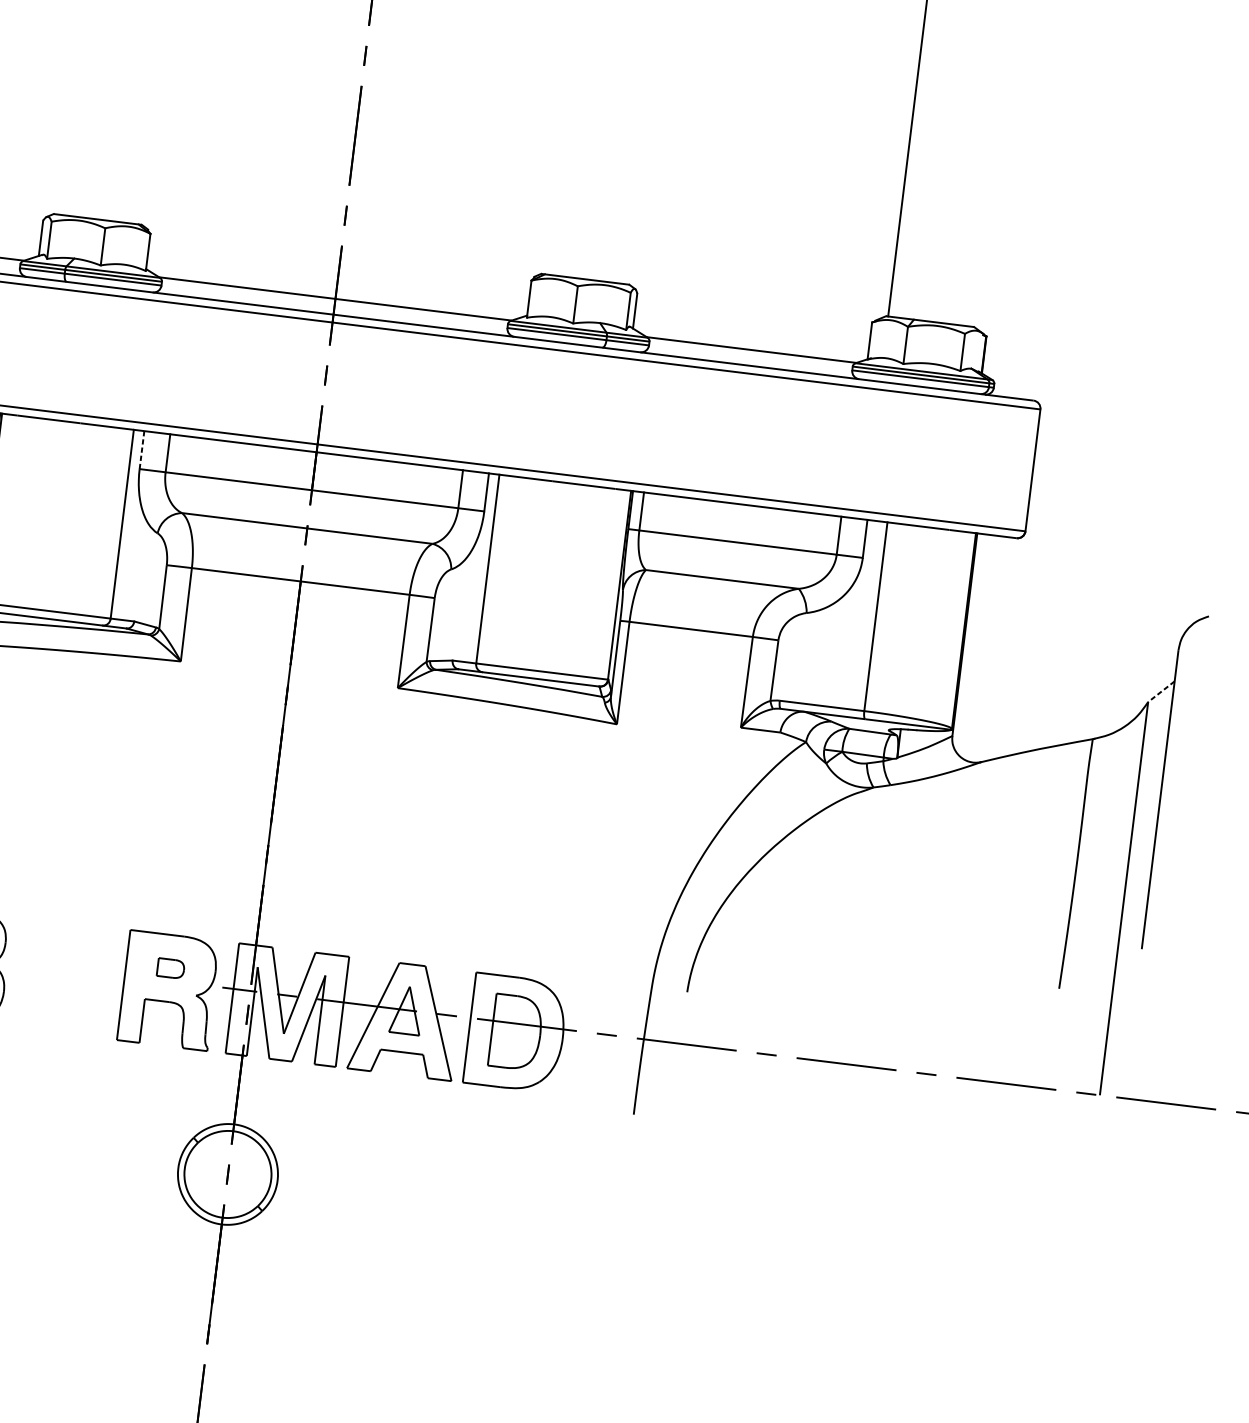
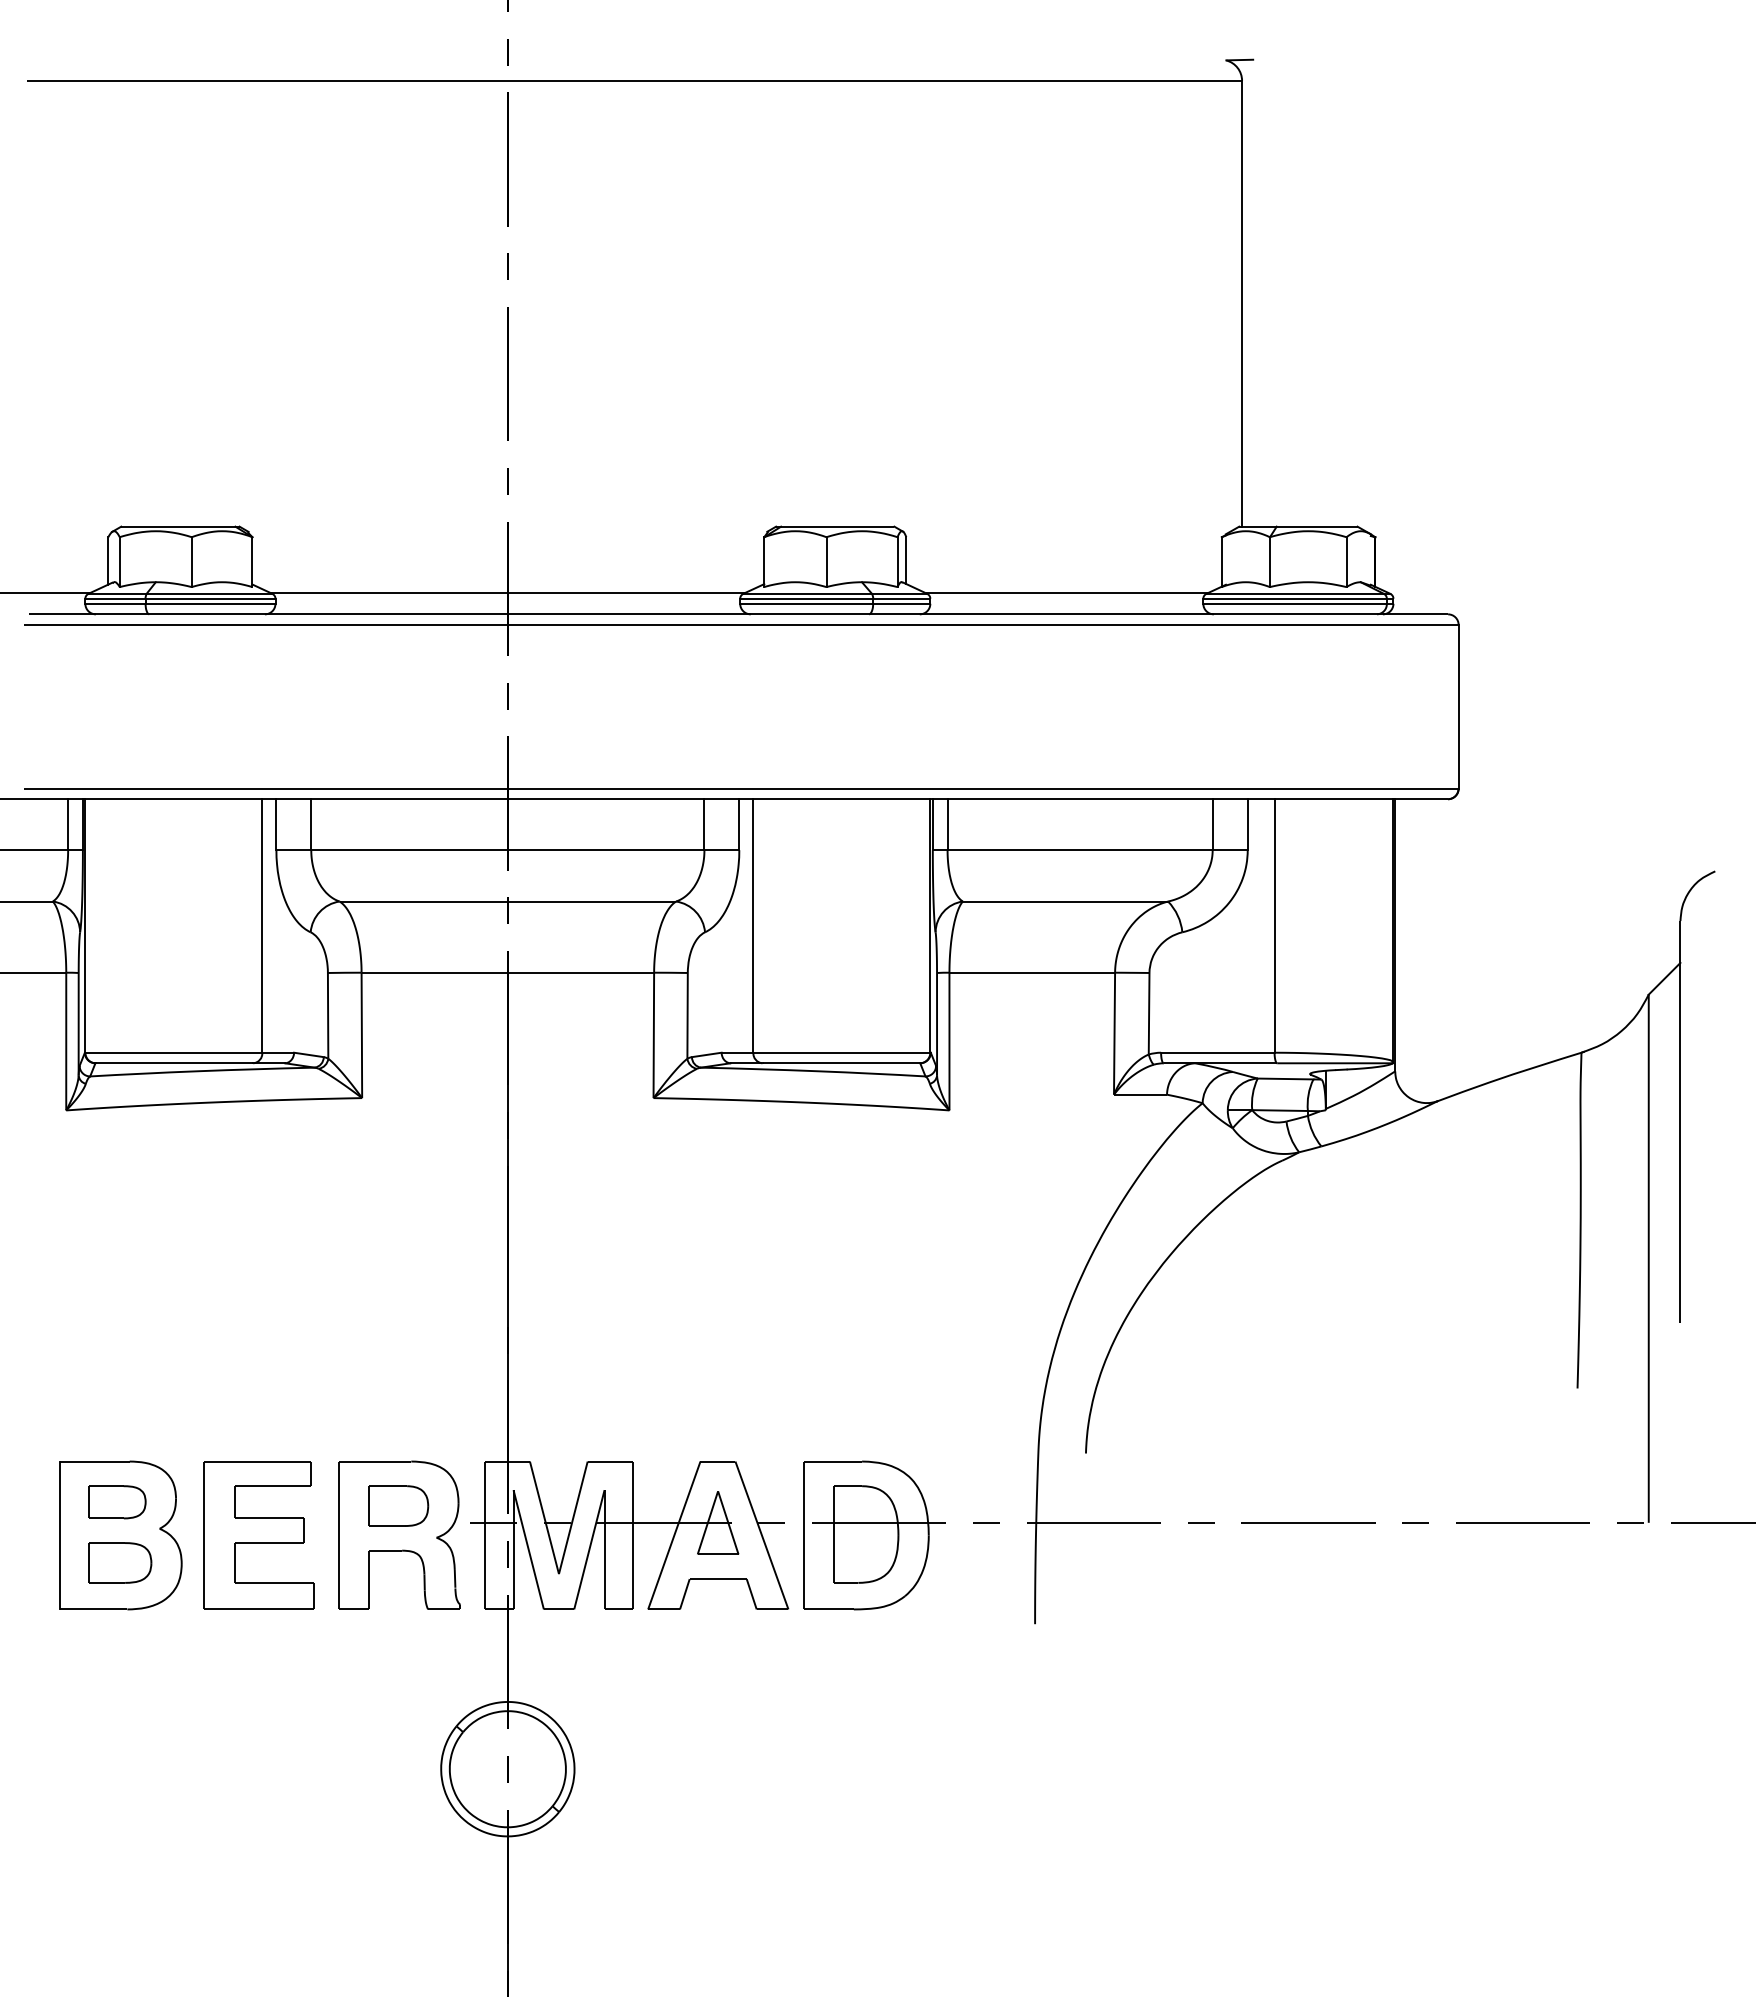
line: (142, 449) -> (276, 824), dashed -> solid
line: (1161, 692) -> (1664, 979), dashed -> solid
part: (170, 968) -> (398, 1505), size x1.67
part: (63, 977) -> (258, 1535), added

